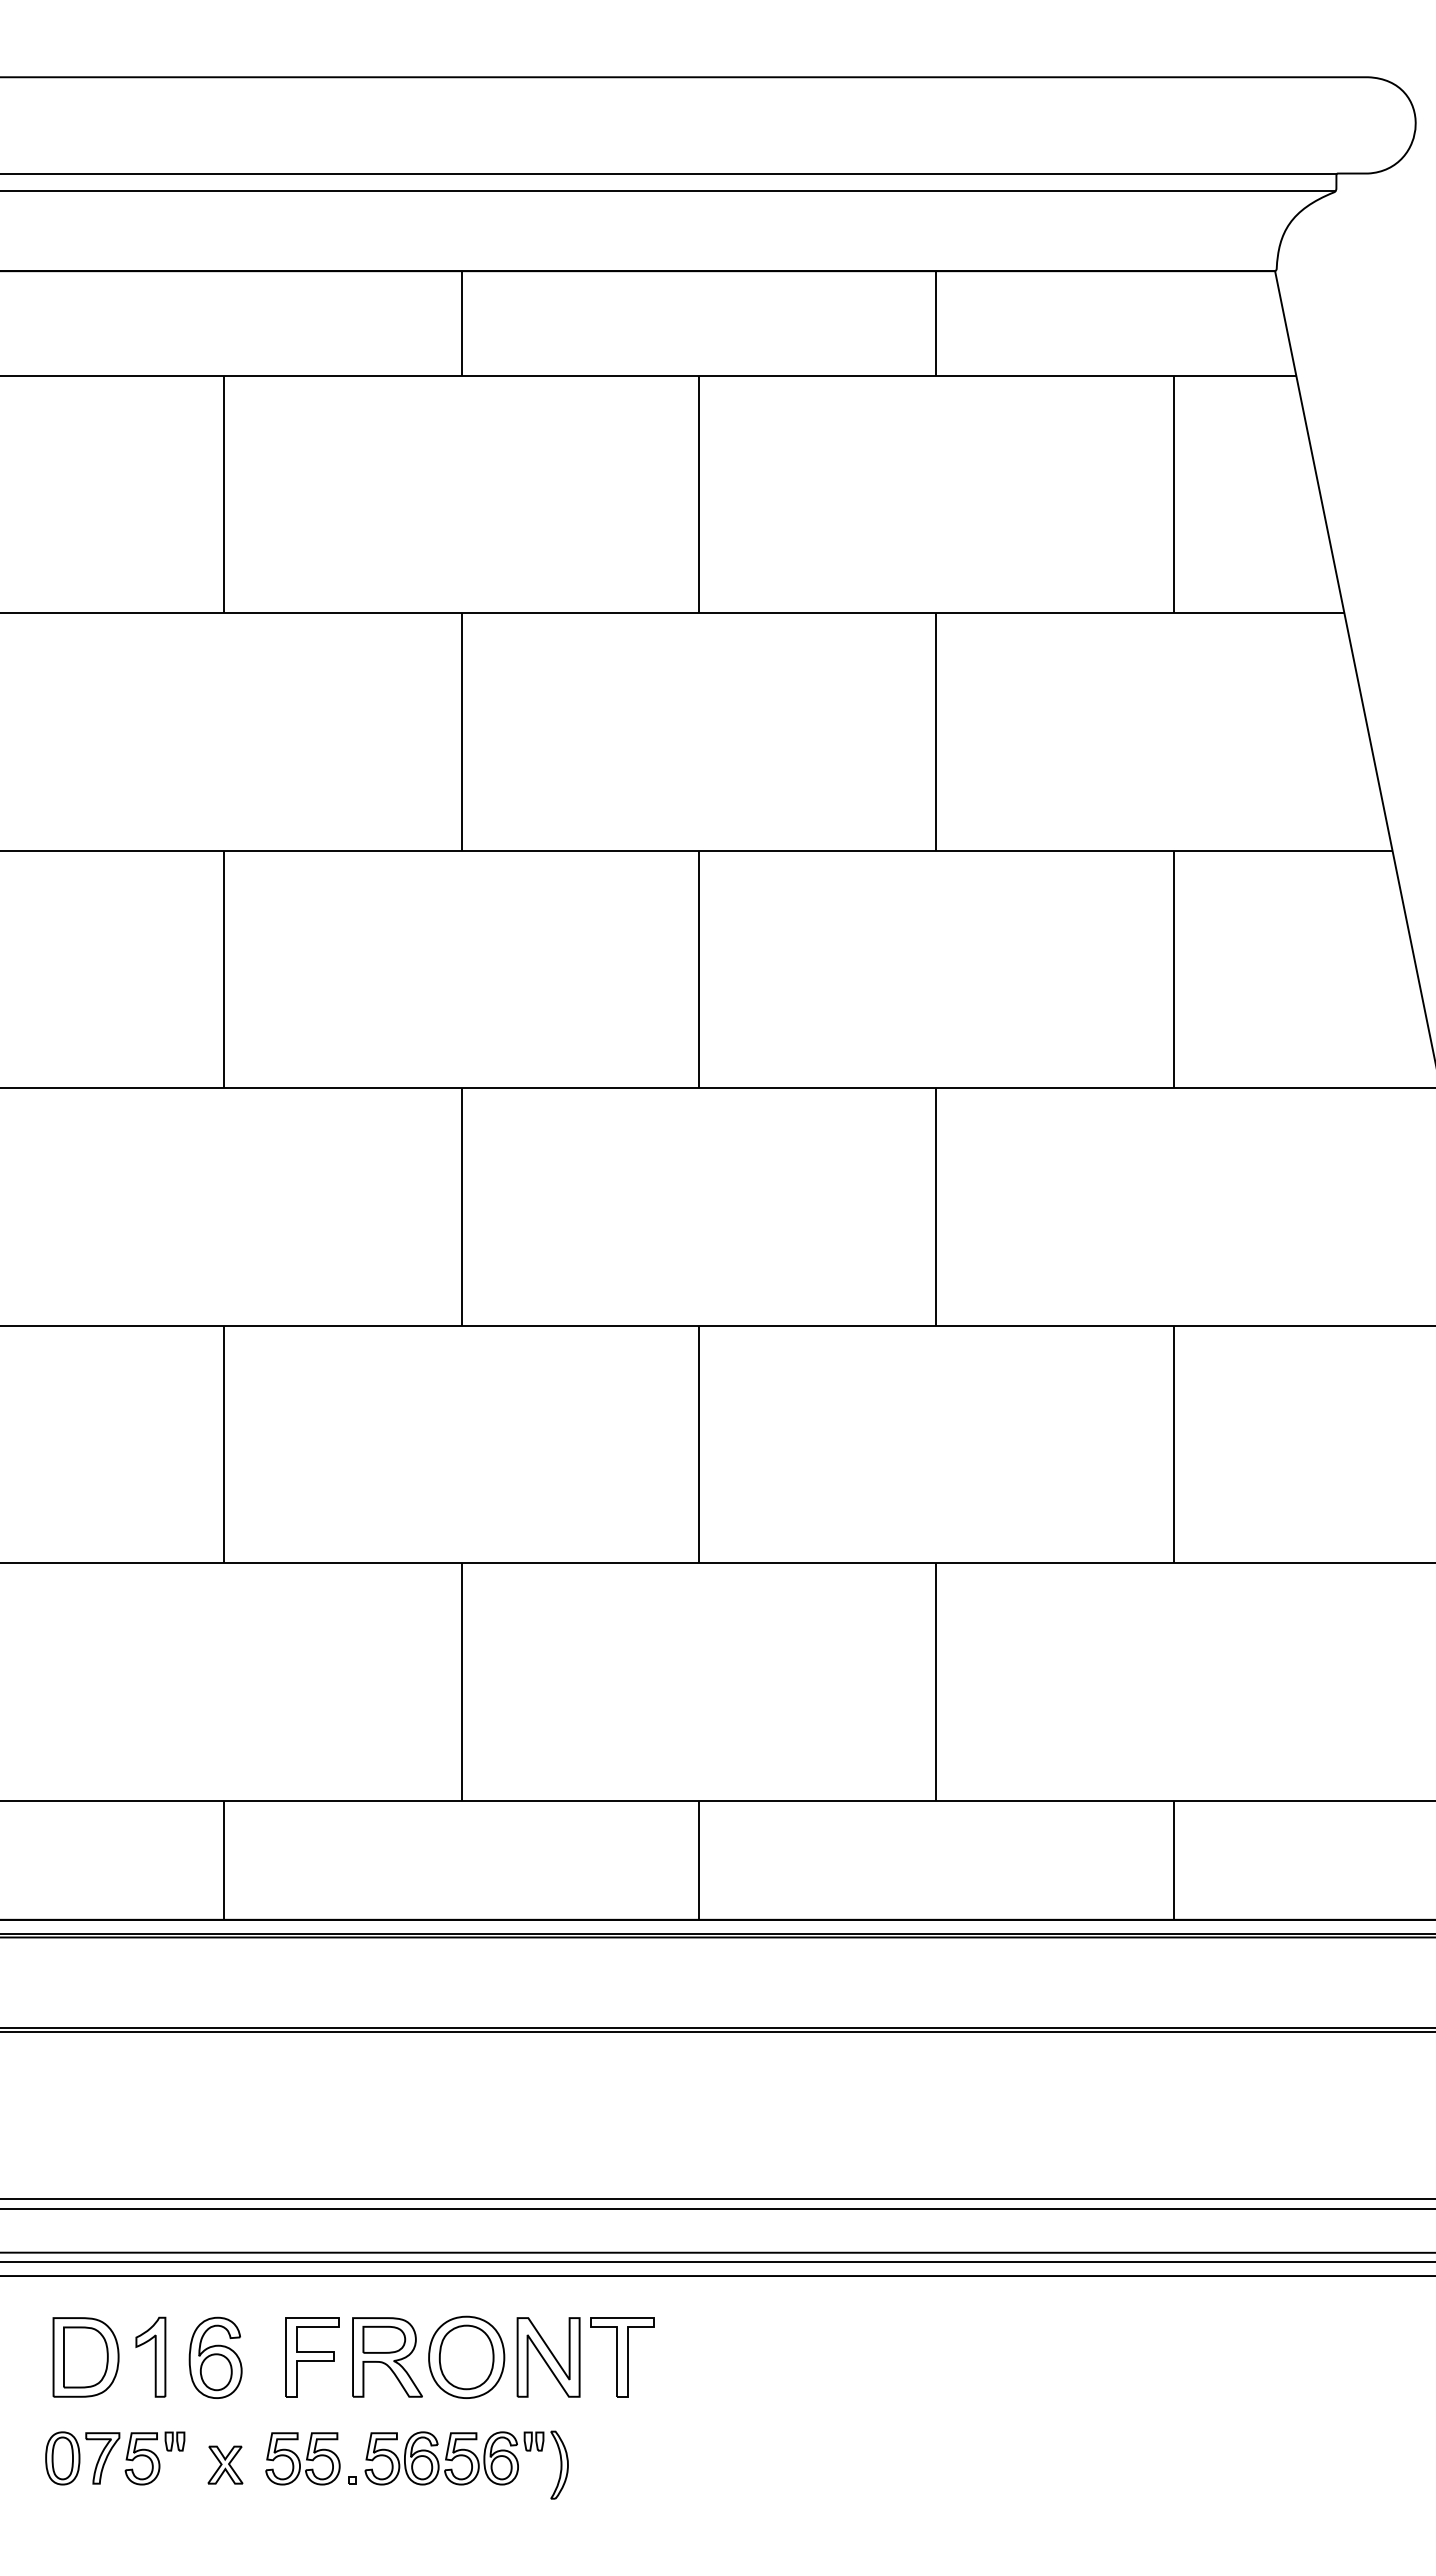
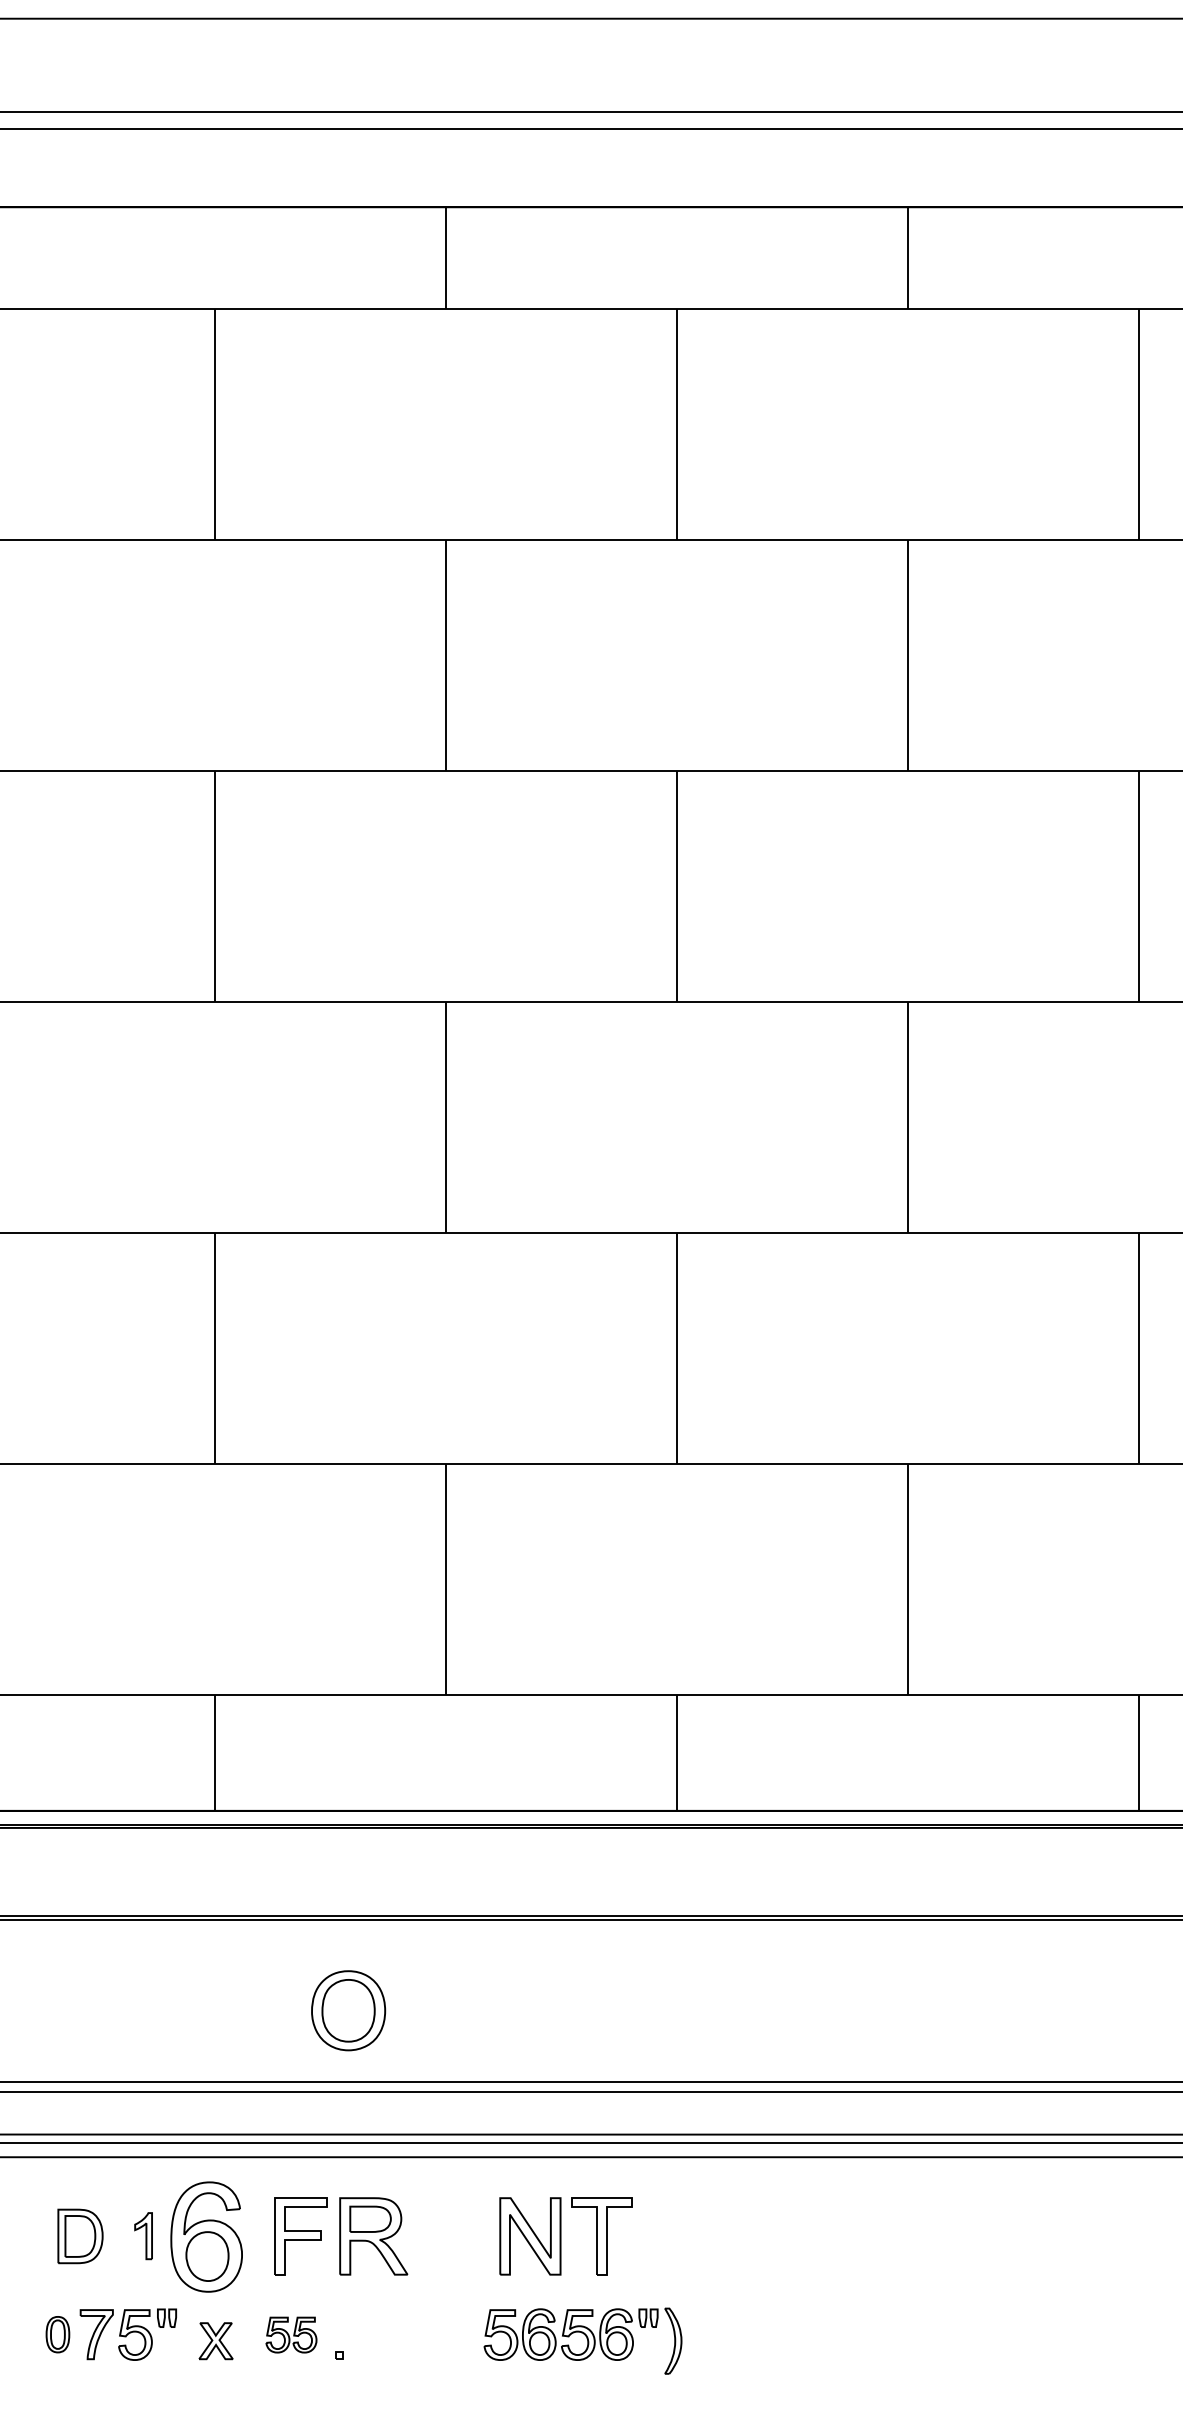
part: (150, 2356) -> (143, 2235), size x0.6
part: (466, 2356) -> (348, 2009), moved
part: (85, 2357) -> (79, 2236), size x0.7
part: (215, 2357) -> (206, 2236), size x1.4
part: (62, 2458) -> (57, 2334), size x0.7
part: (302, 2458) -> (291, 2334), size x0.7
part: (466, 2464) -> (582, 2340), moved

